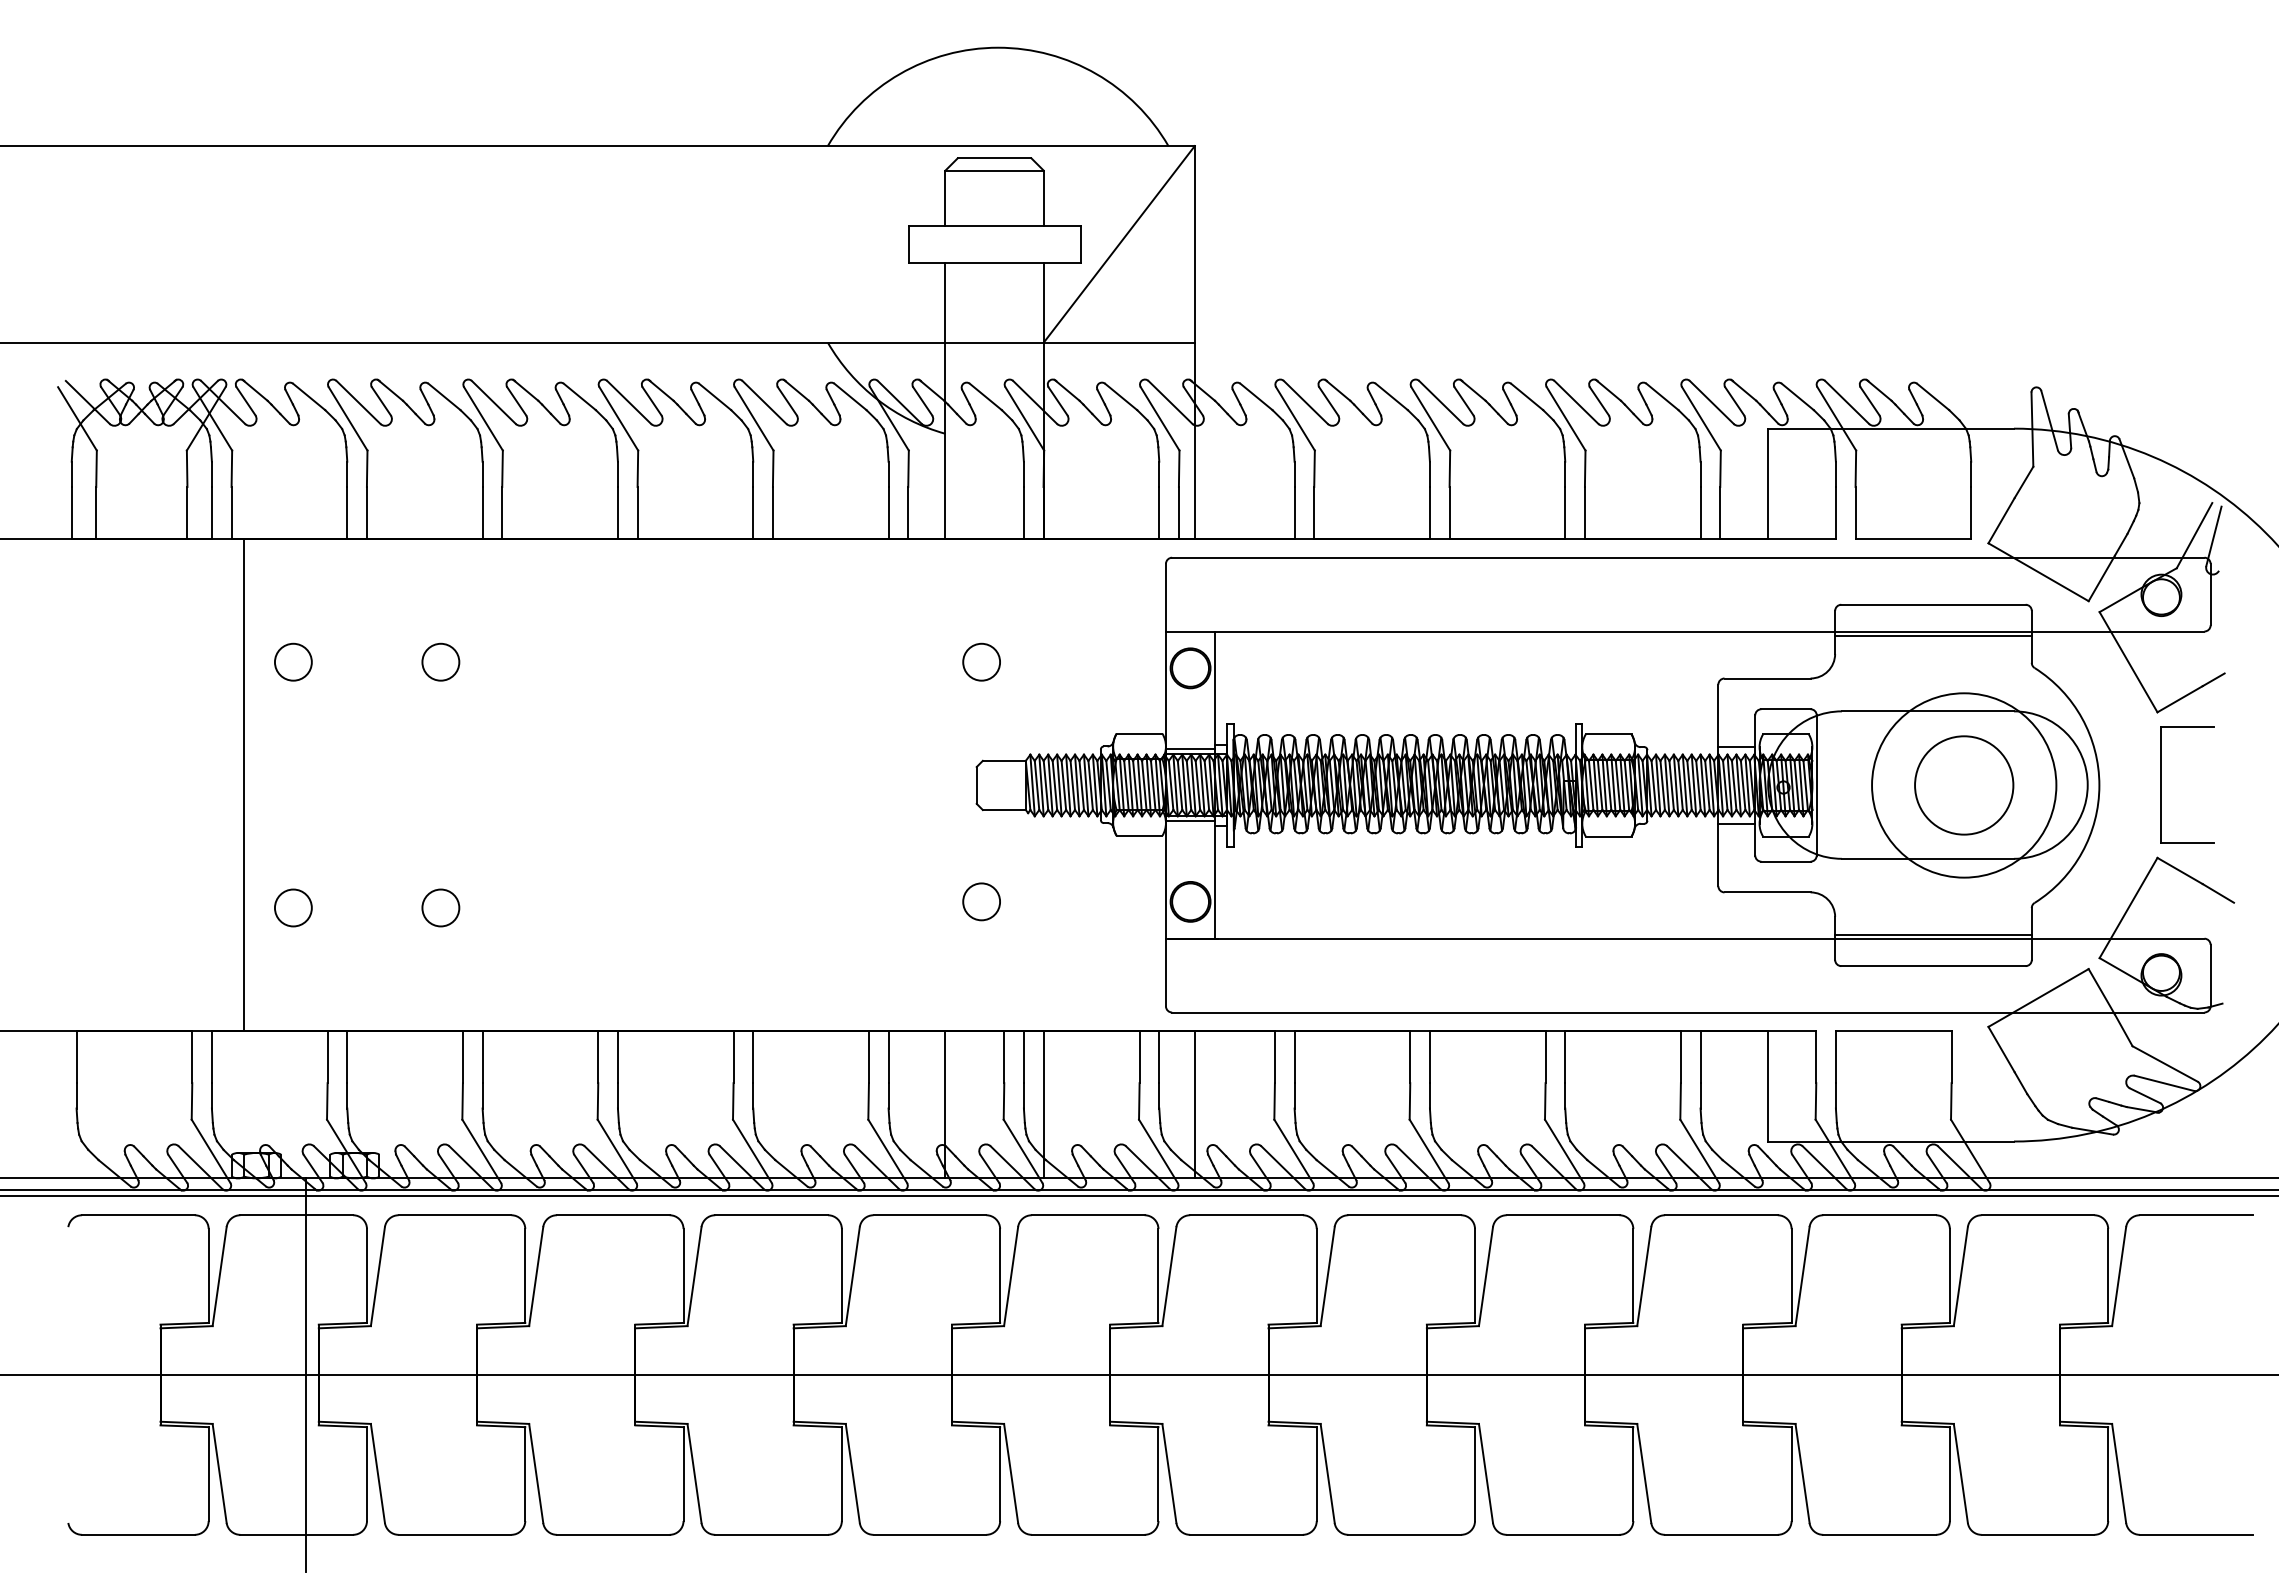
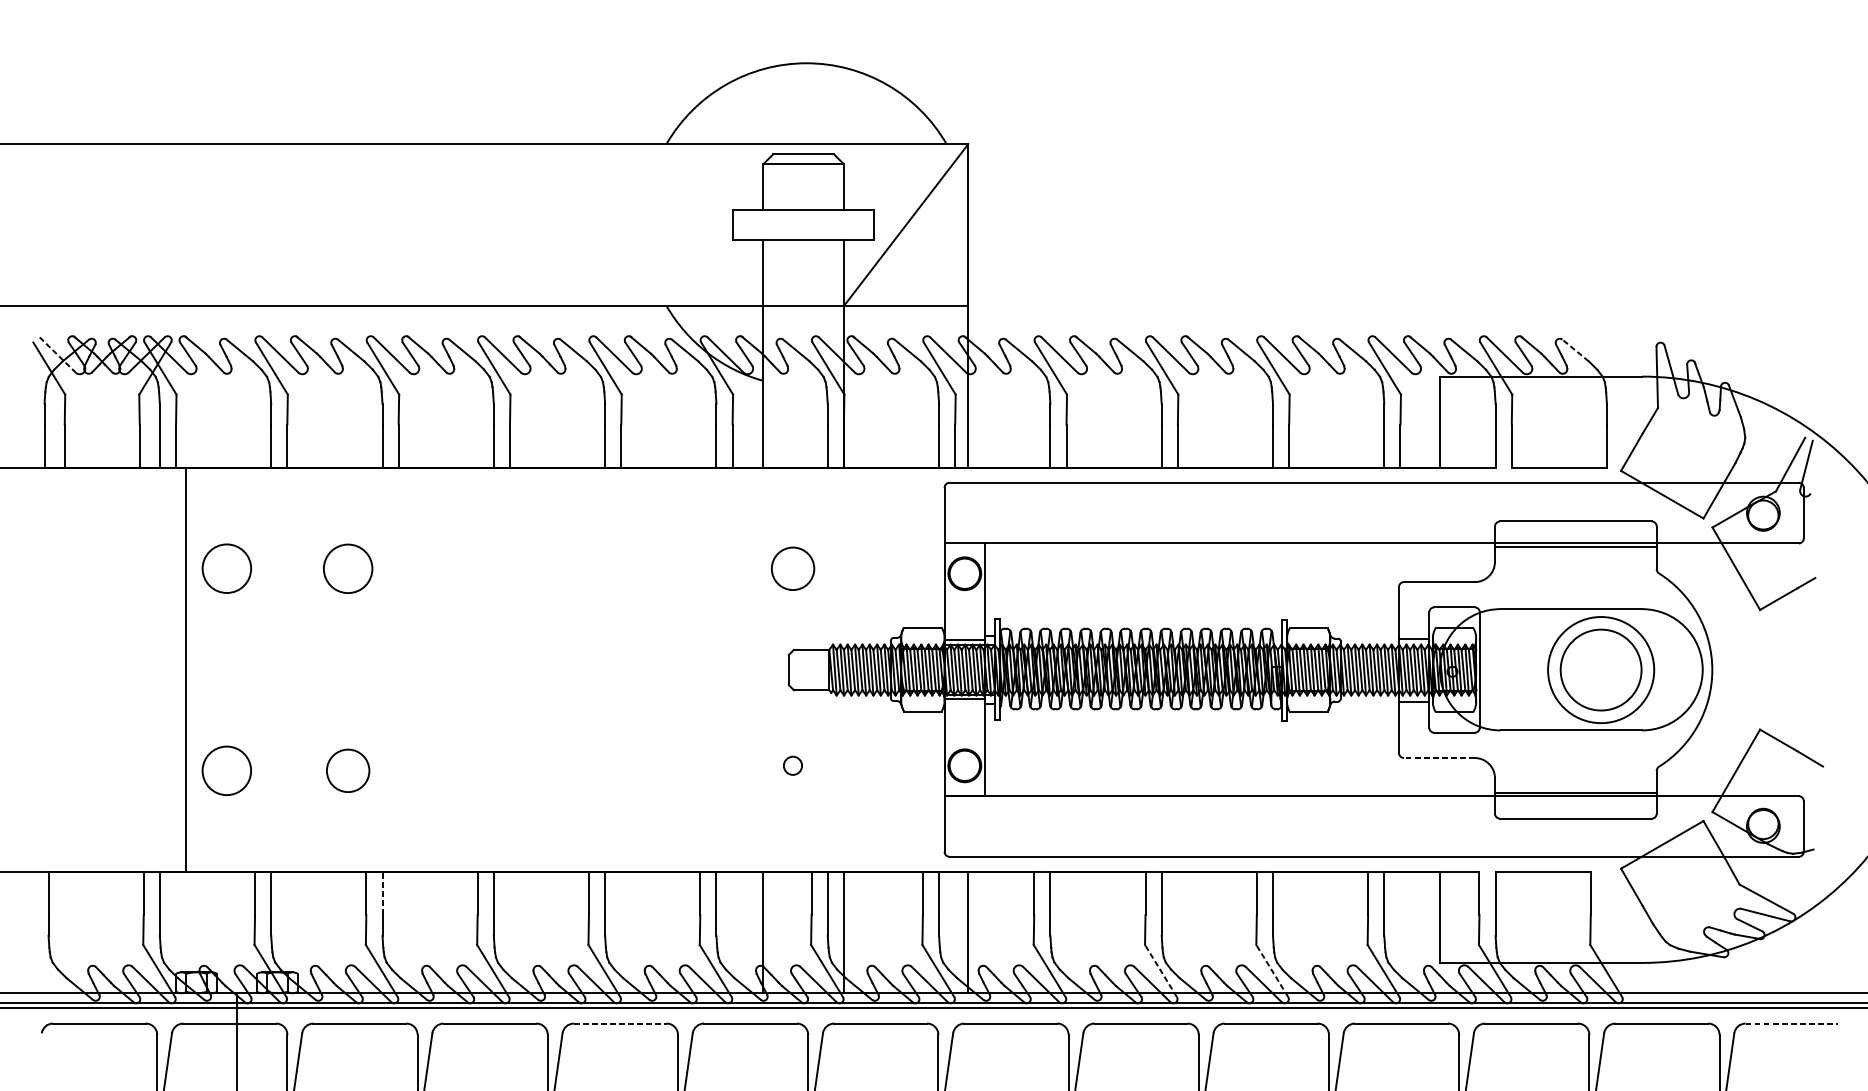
line: (1933, 396) -> (1575, 350), solid -> dashed
line: (87, 402) -> (57, 355), solid -> dashed
circle: (292, 661) -> (226, 568), size x1.6
circle: (440, 661) -> (347, 568), size x1.6
circle: (981, 661) -> (792, 568), size x1.4
part: (2161, 784) -> (1763, 669), removed
circle: (1964, 785) -> (1601, 670), size x0.7
line: (1767, 892) -> (1439, 758), solid -> dashed
circle: (981, 901) -> (792, 765), size x0.6
circle: (293, 907) -> (226, 770), size x1.6
circle: (440, 907) -> (347, 770), size x1.4
line: (482, 1056) -> (382, 893), solid -> dashed
line: (1428, 1150) -> (1160, 970), solid -> dashed
line: (1564, 1150) -> (1272, 970), solid -> dashed
line: (772, 1215) -> (620, 1023), solid -> dashed
line: (2196, 1215) -> (1792, 1023), solid -> dashed

